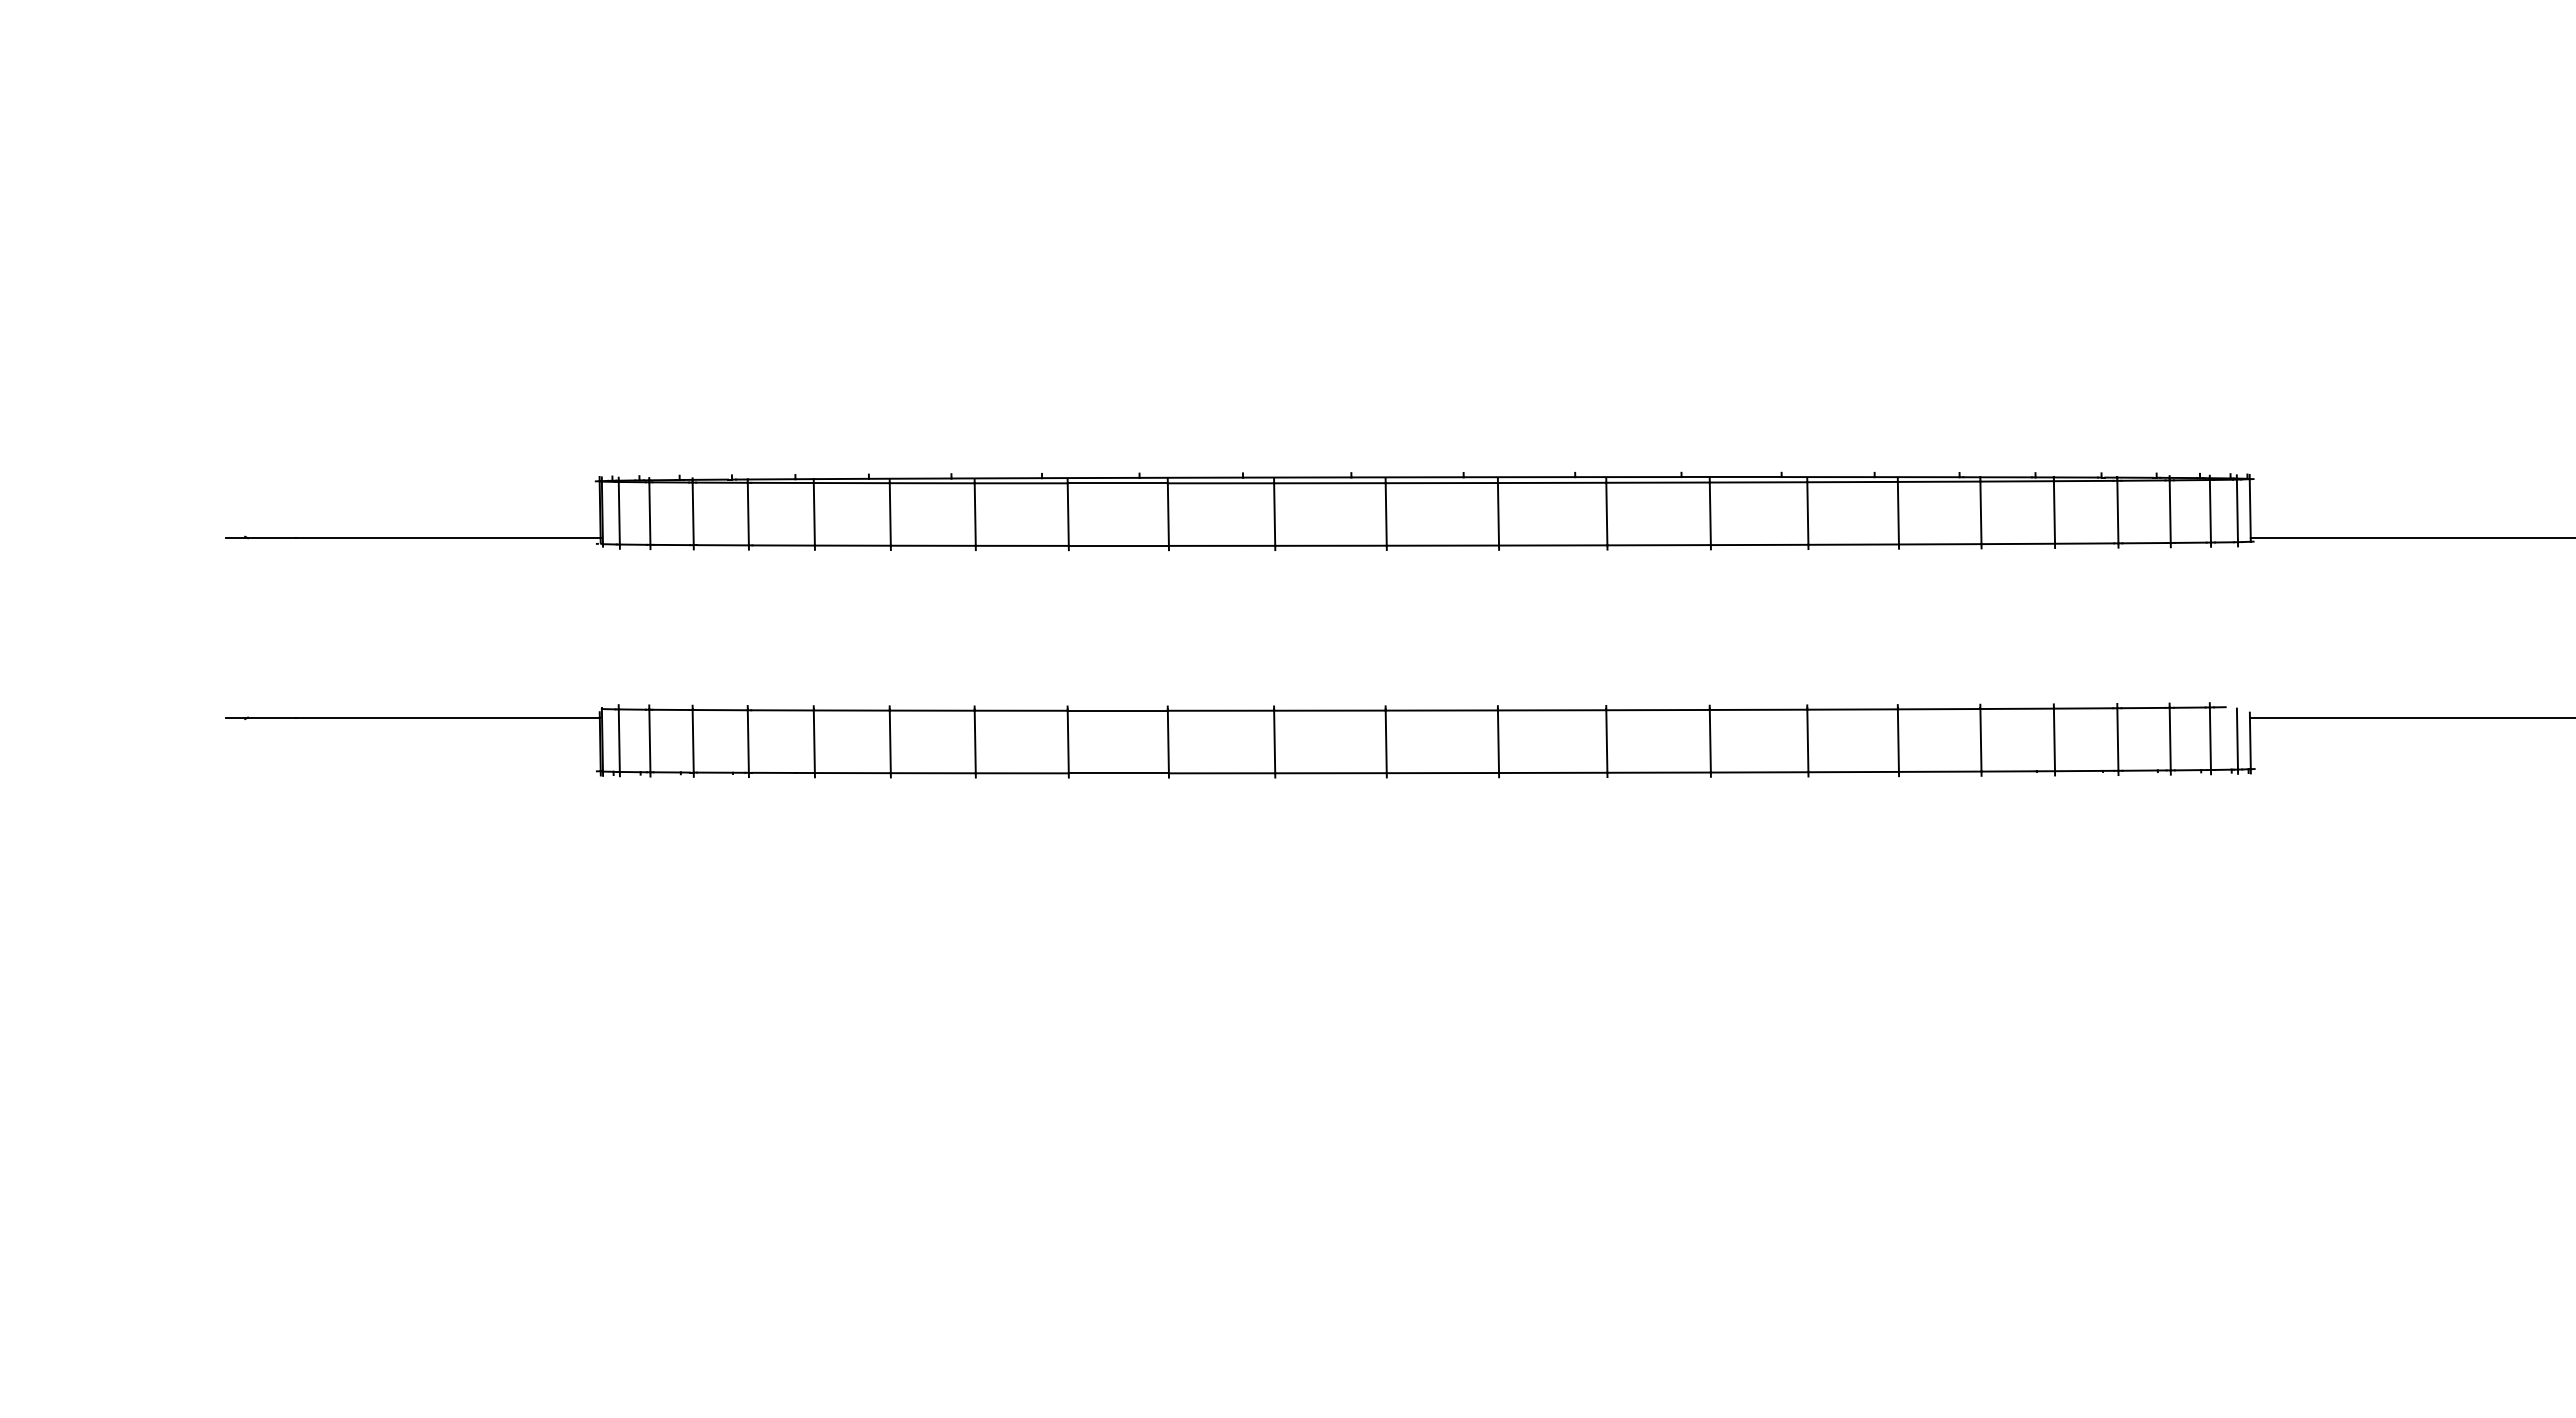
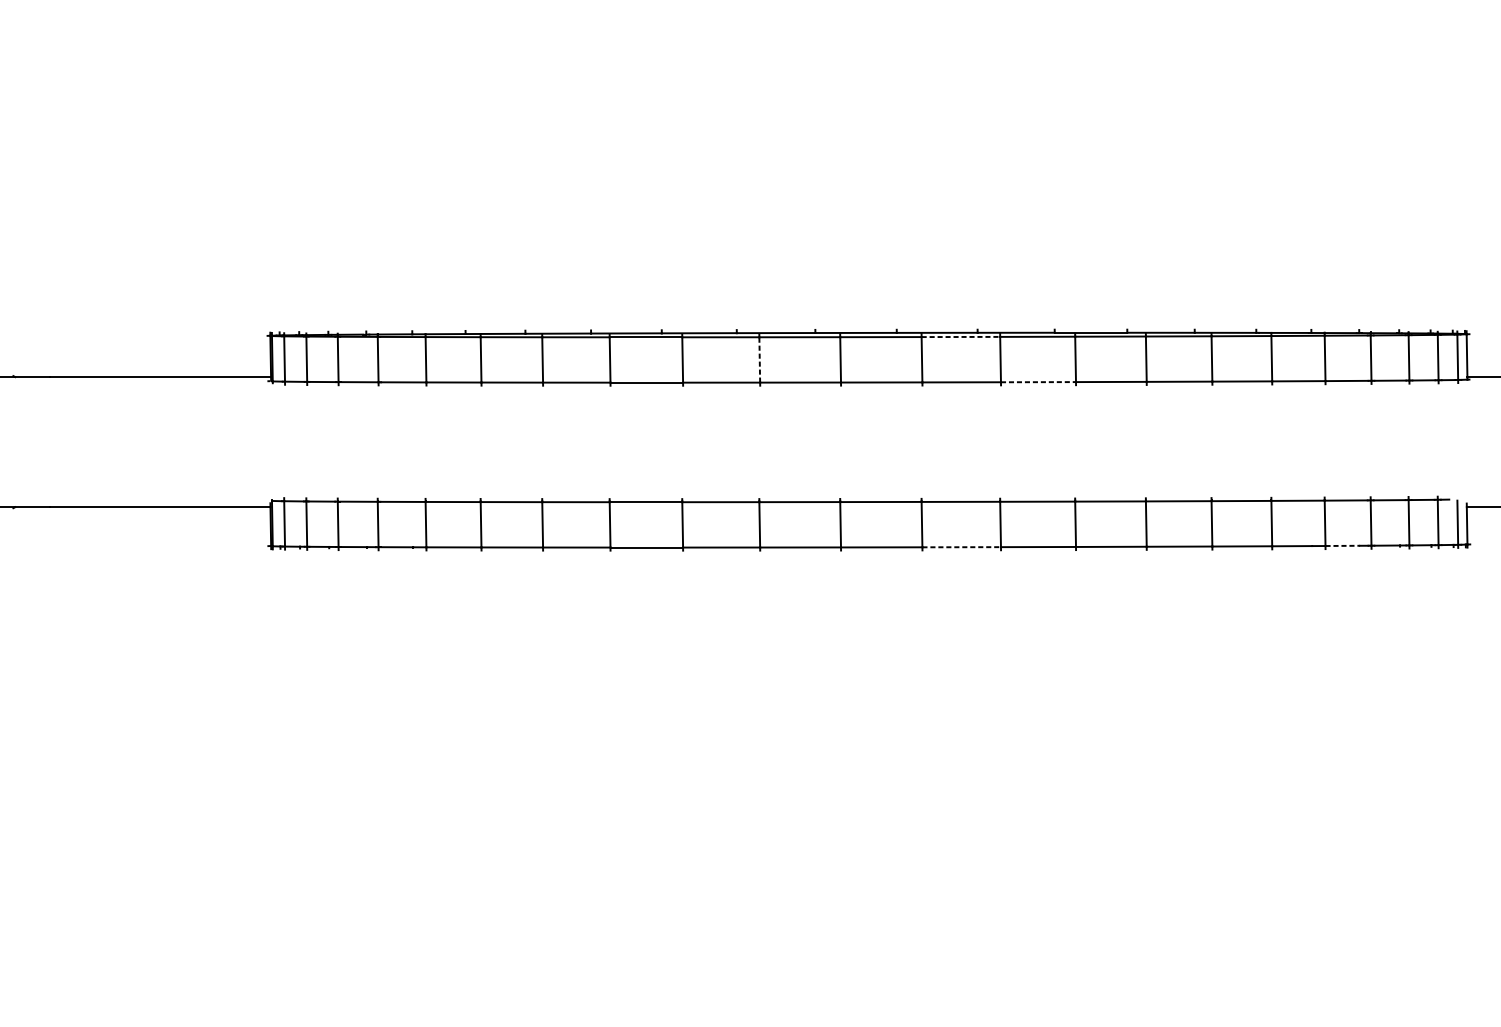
line: (1552, 482) -> (961, 336), solid -> dashed
line: (1274, 514) -> (759, 359), solid -> dashed
line: (1659, 545) -> (1038, 382), solid -> dashed
line: (2078, 771) -> (1342, 546), solid -> dashed
line: (1553, 772) -> (961, 546), solid -> dashed

